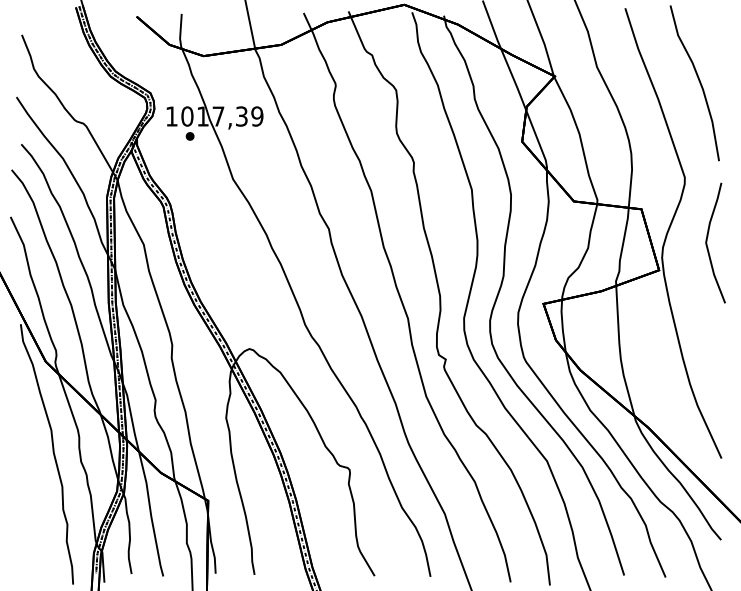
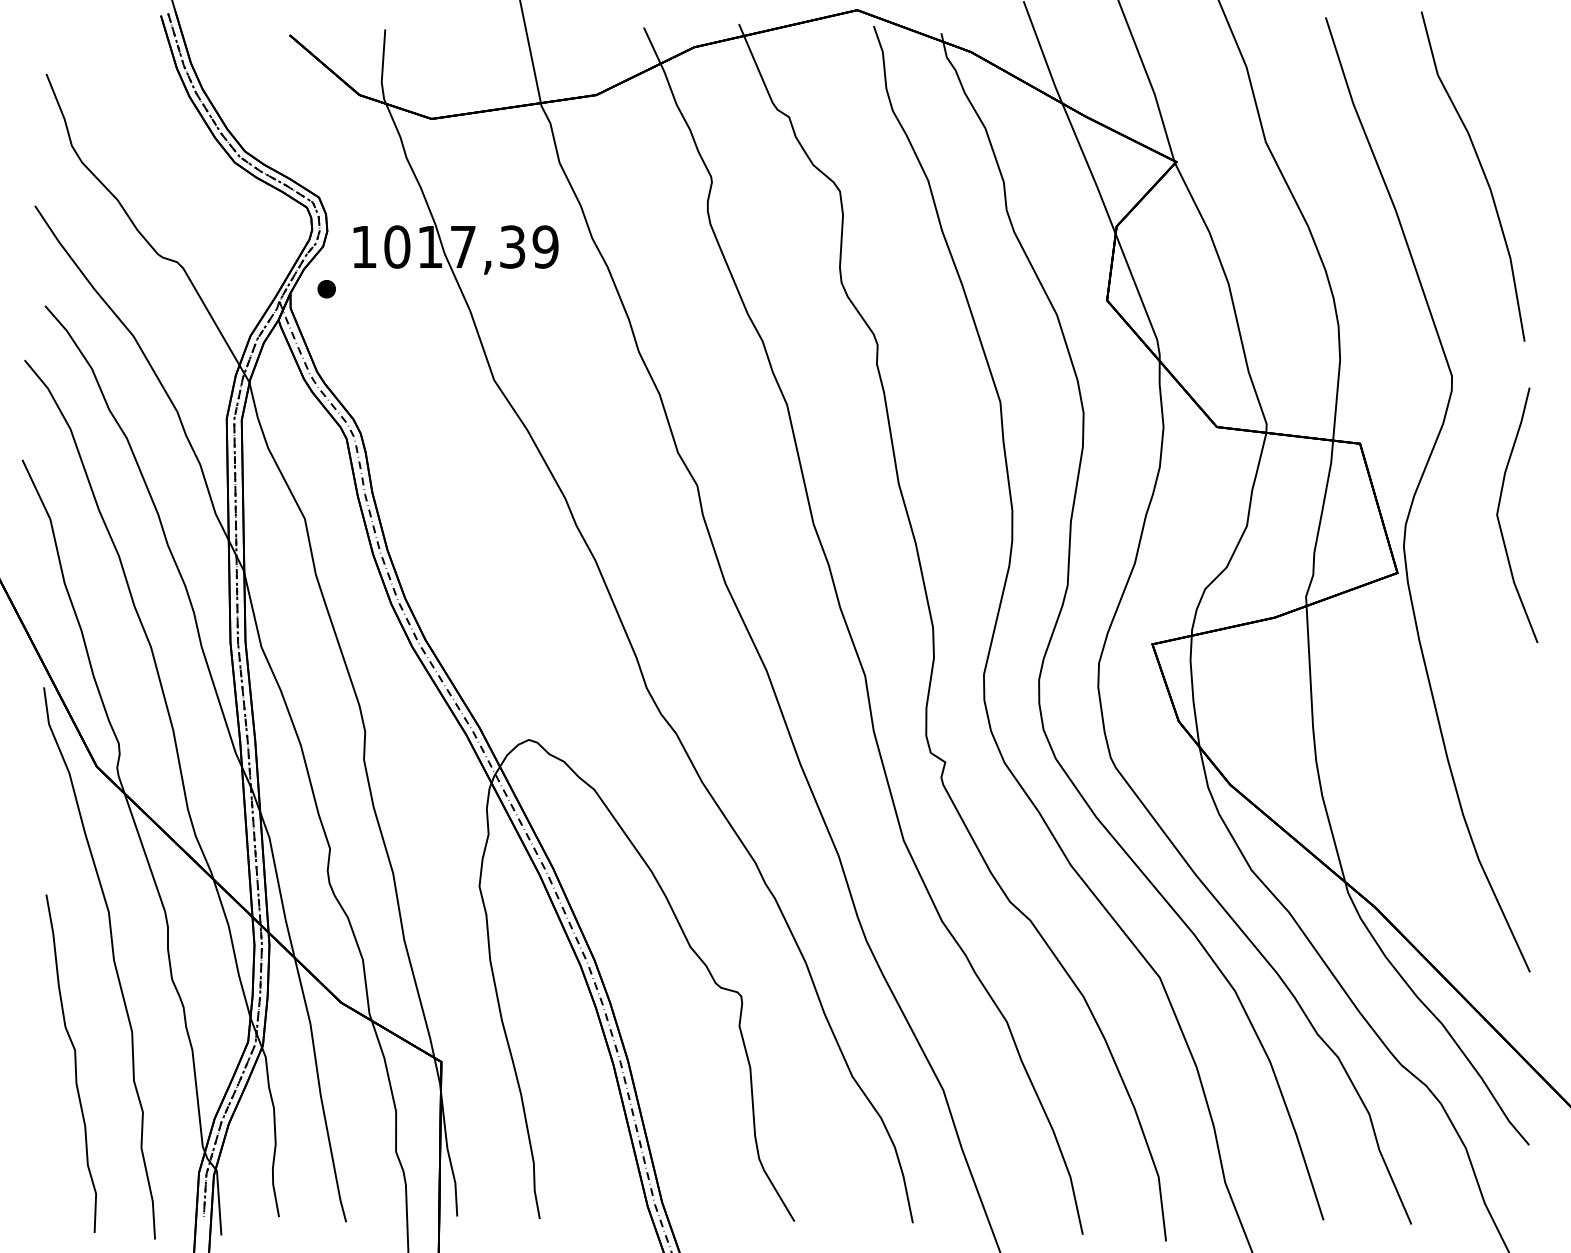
part: (189, 136) -> (325, 289), moved
curve: (34, 501) -> (73, 1063), added

